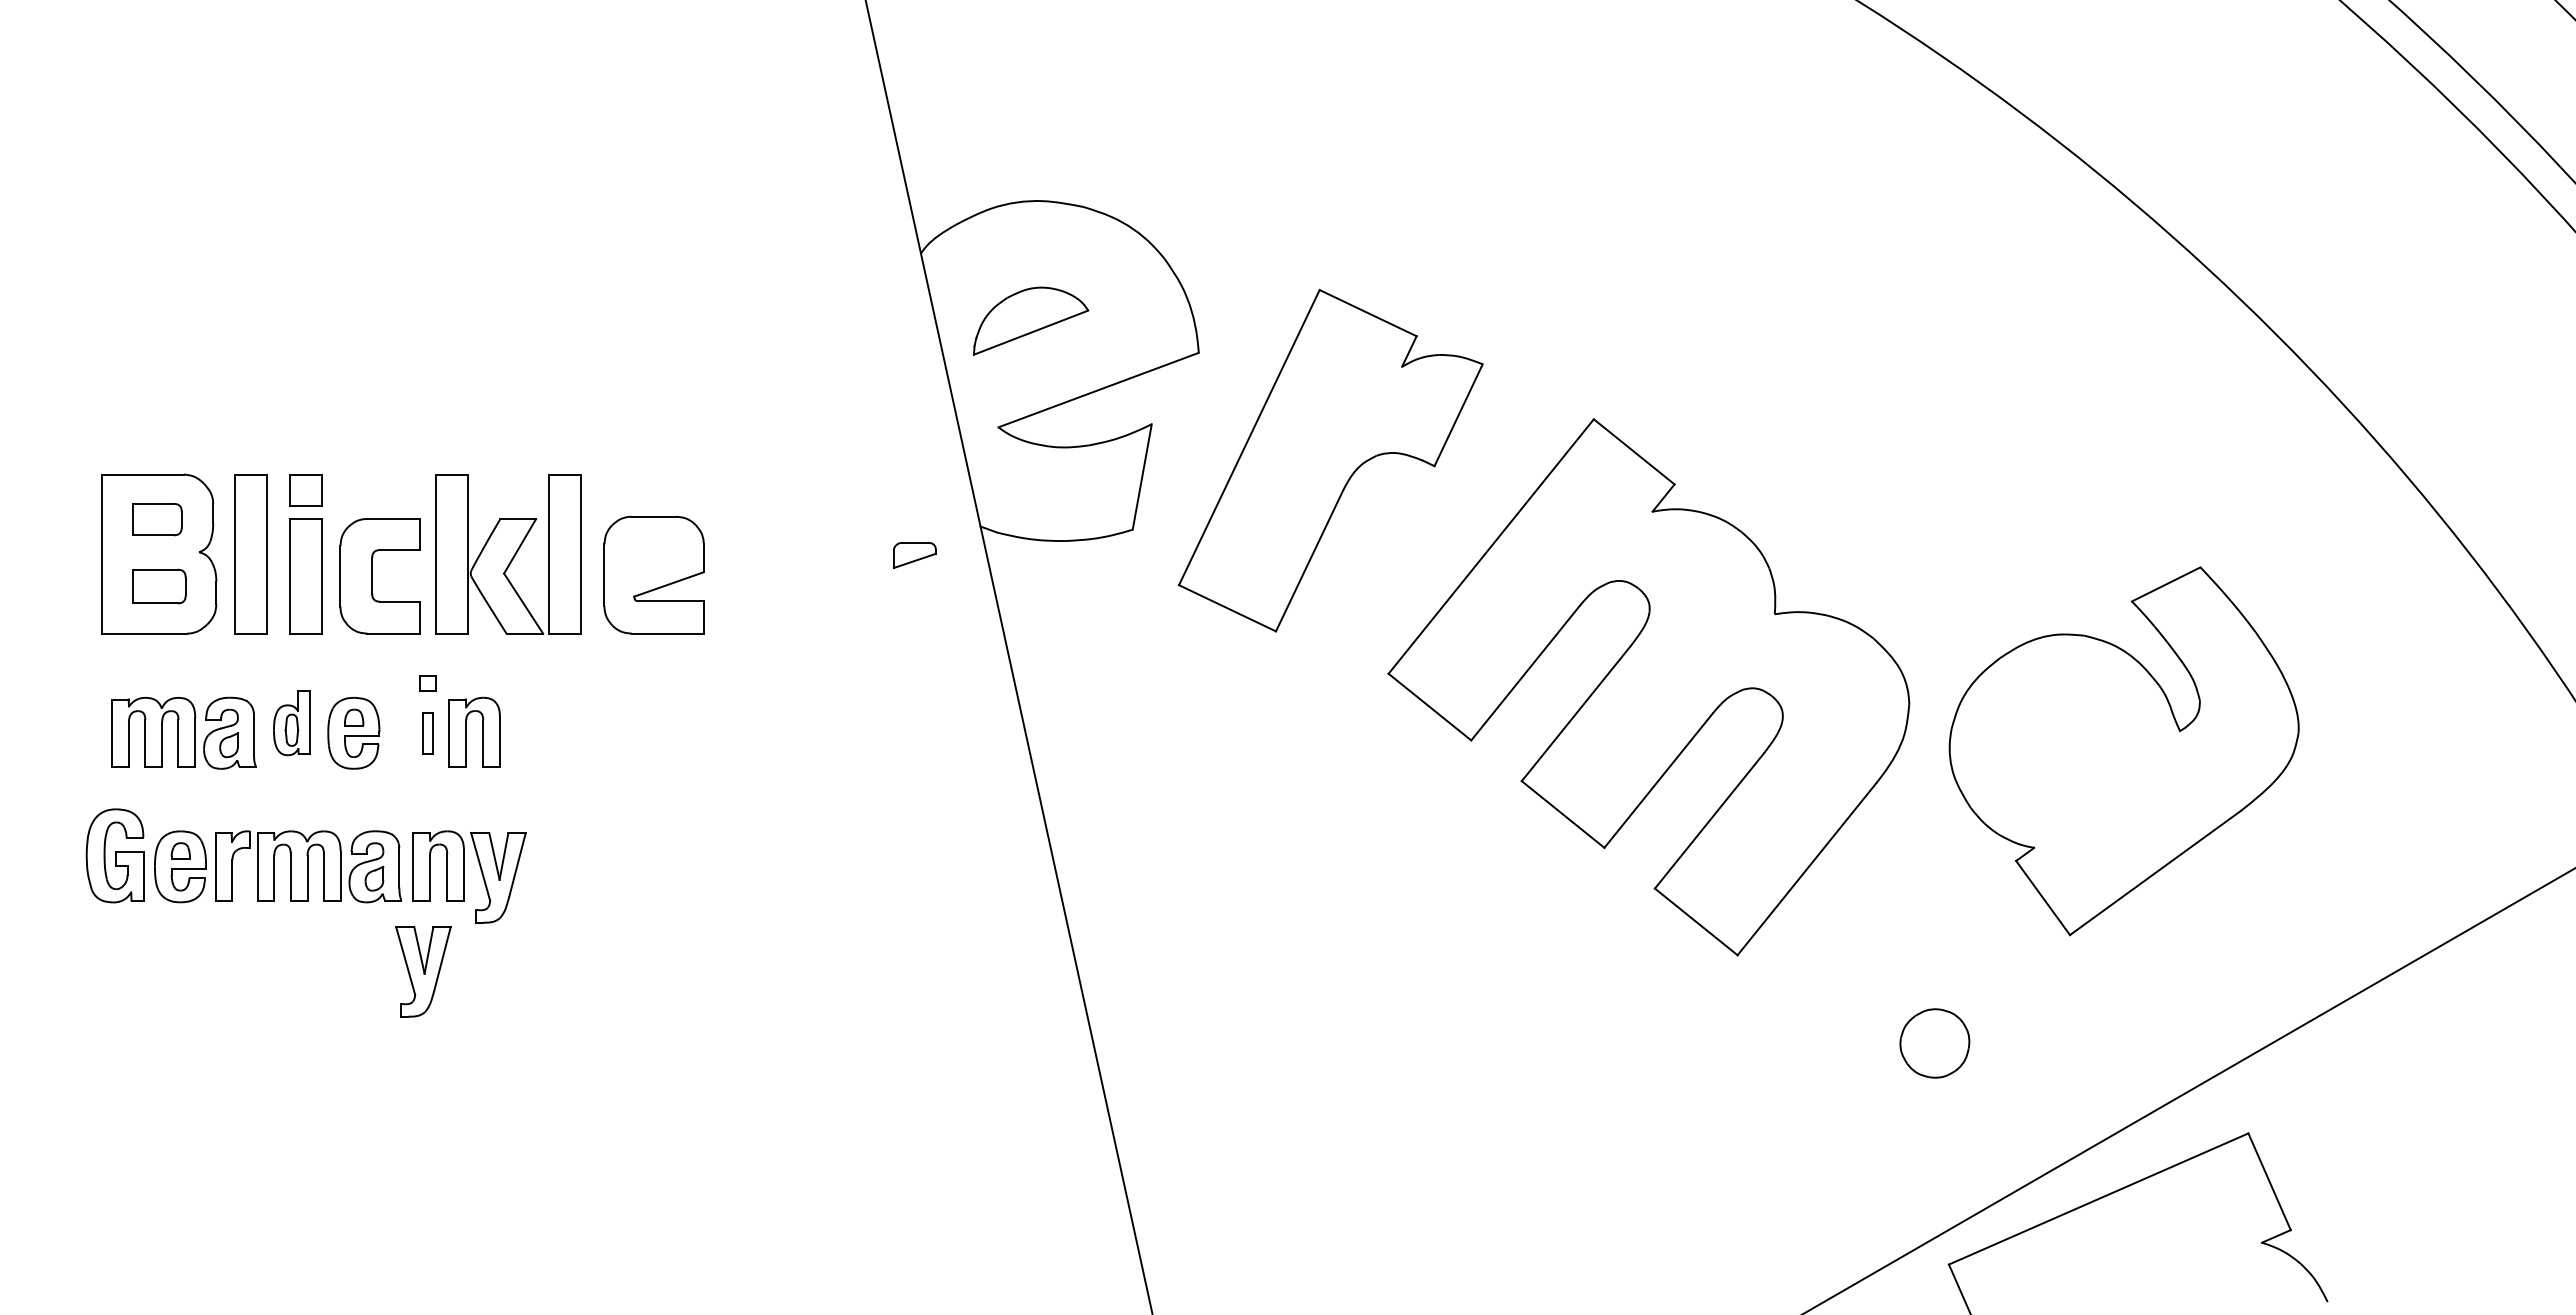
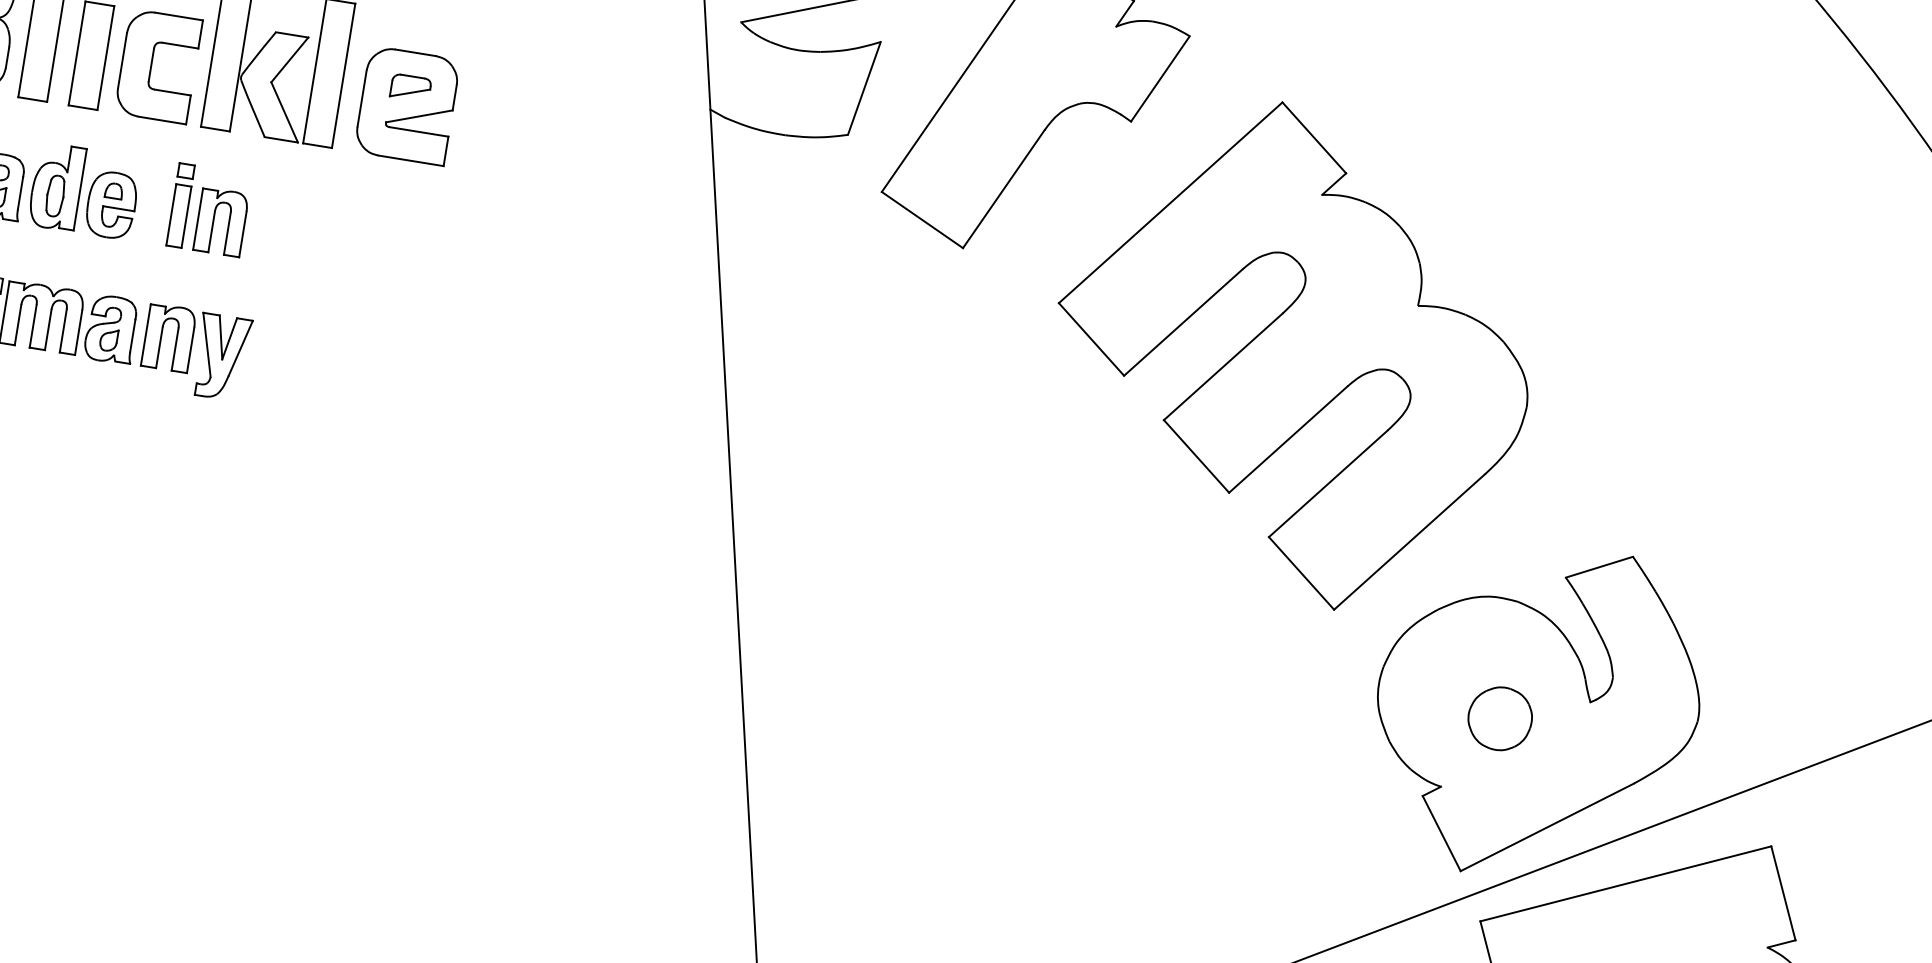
part: (914, 555) -> (410, 87), moved
part: (291, 722) -> (56, 186), size x1.43
part: (427, 733) -> (178, 216), size x1.67
part: (2123, 751) -> (1536, 712), moved
part: (423, 971) -> (139, 431), removed

